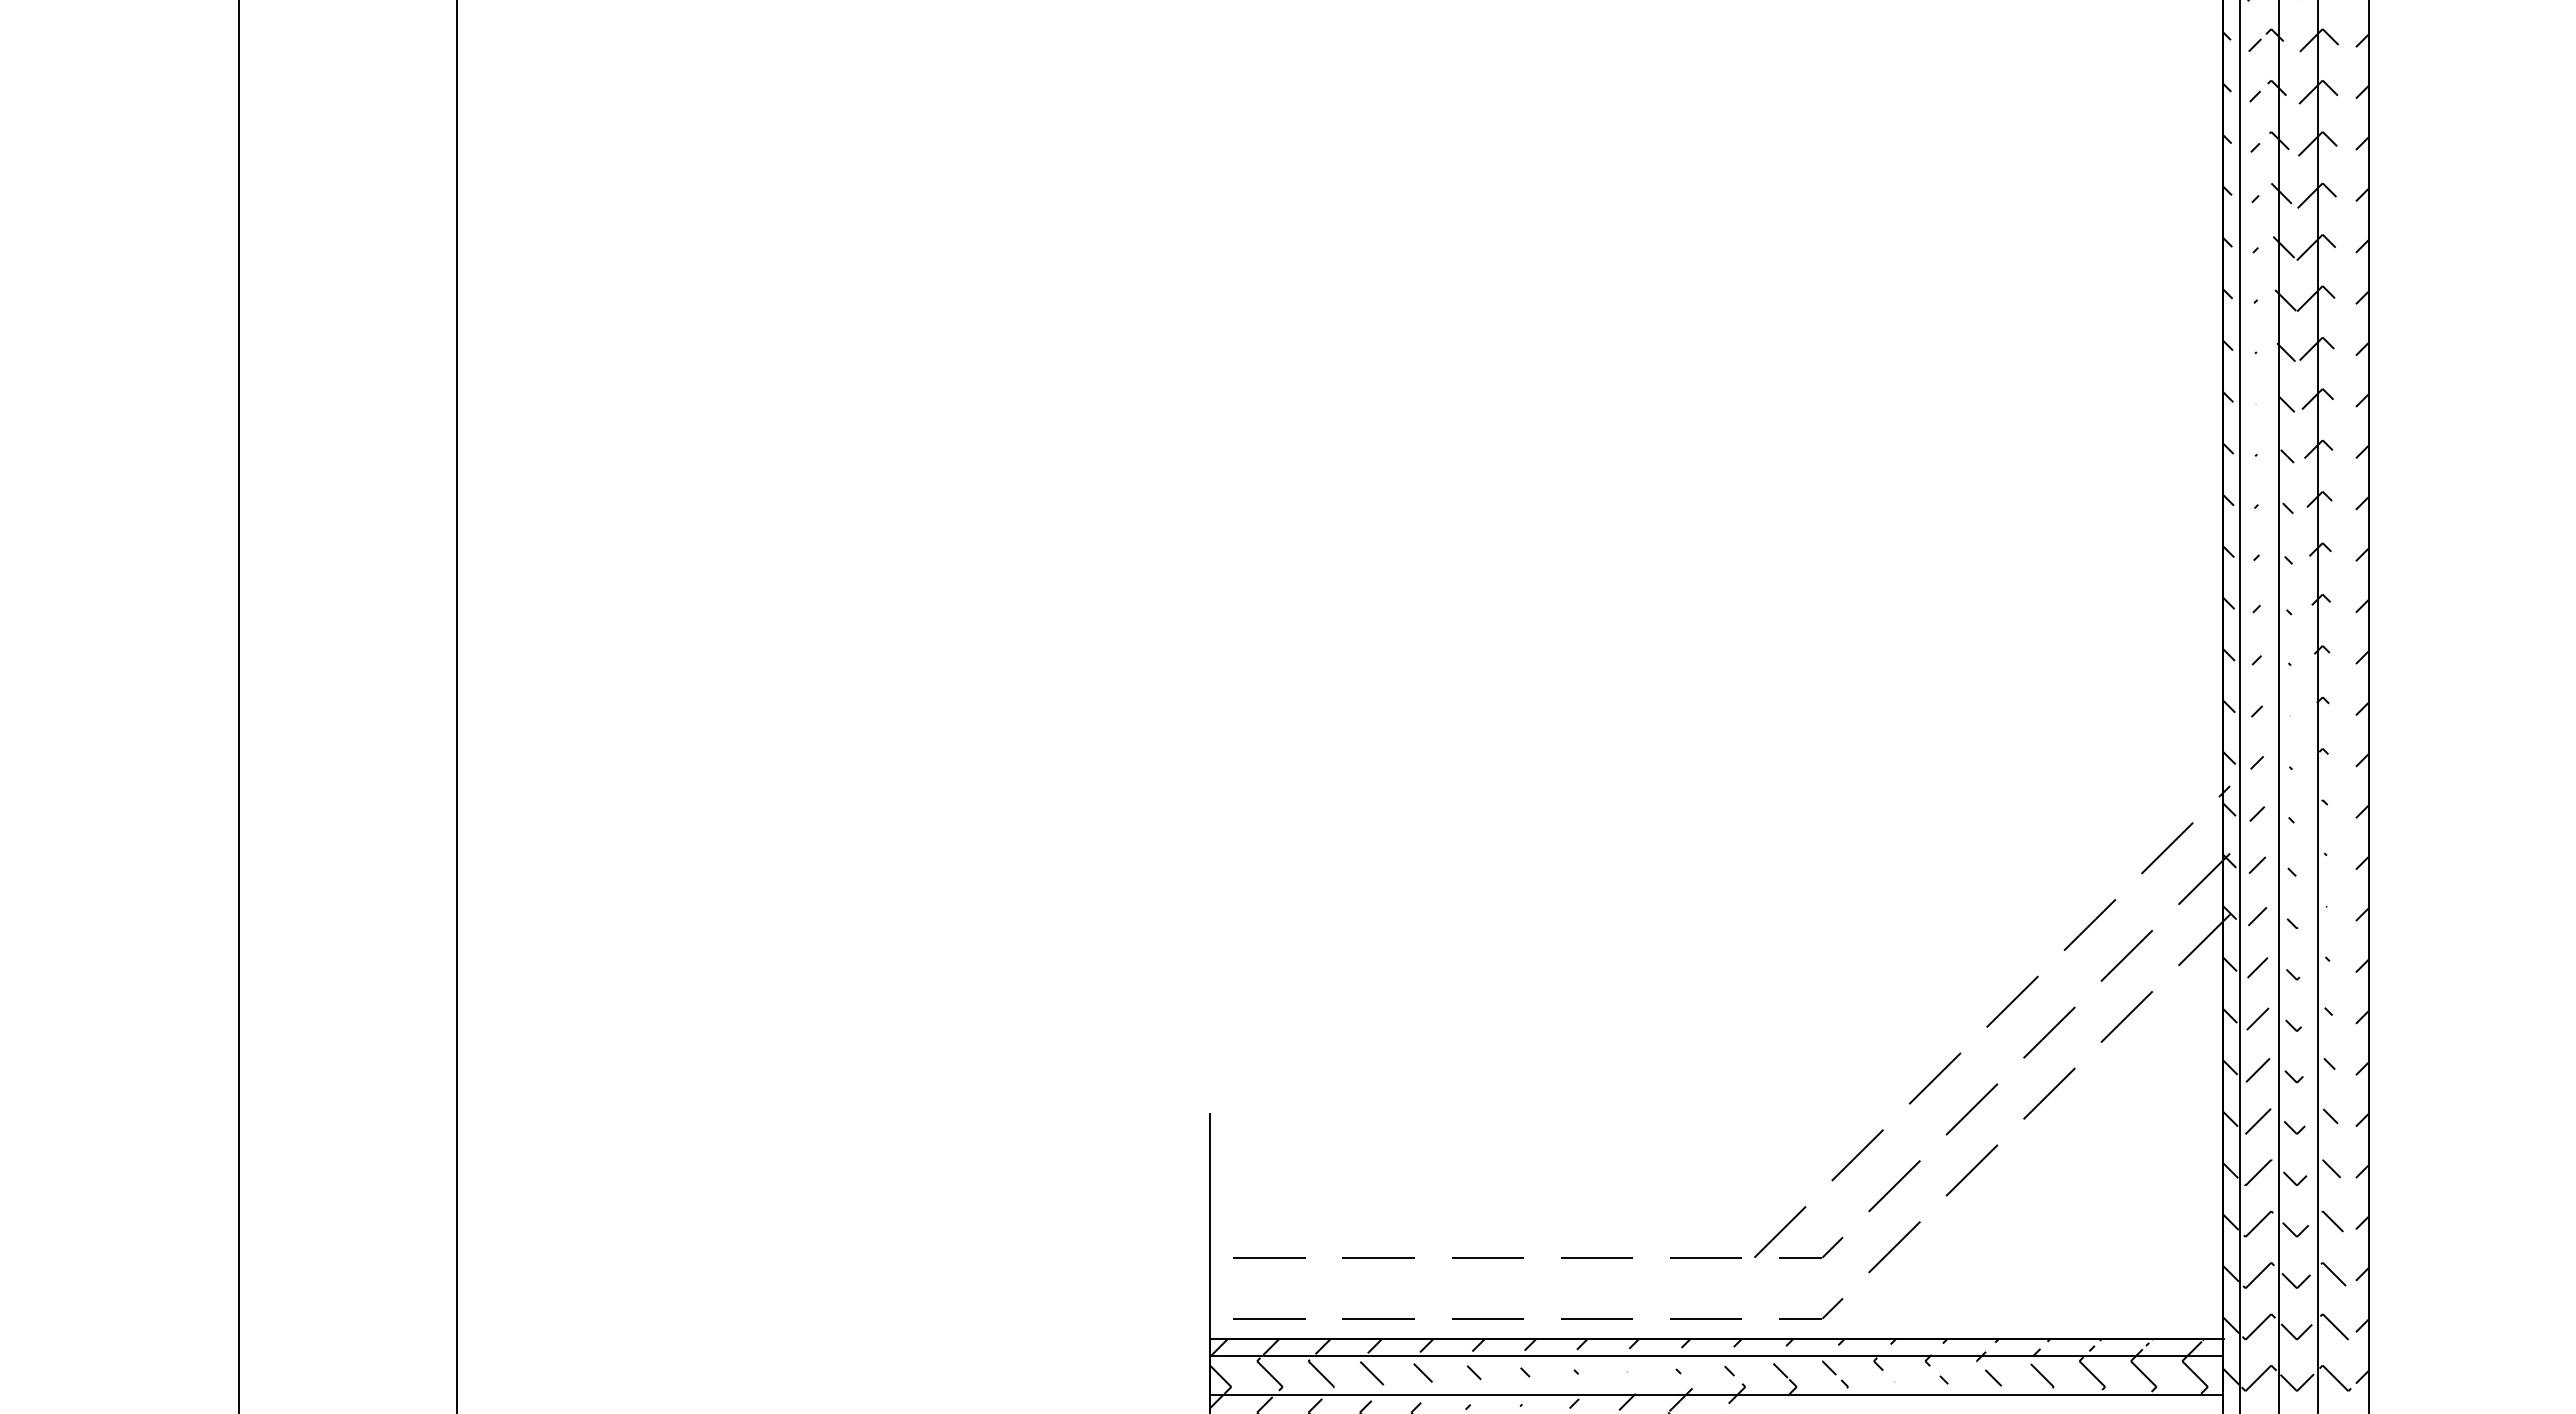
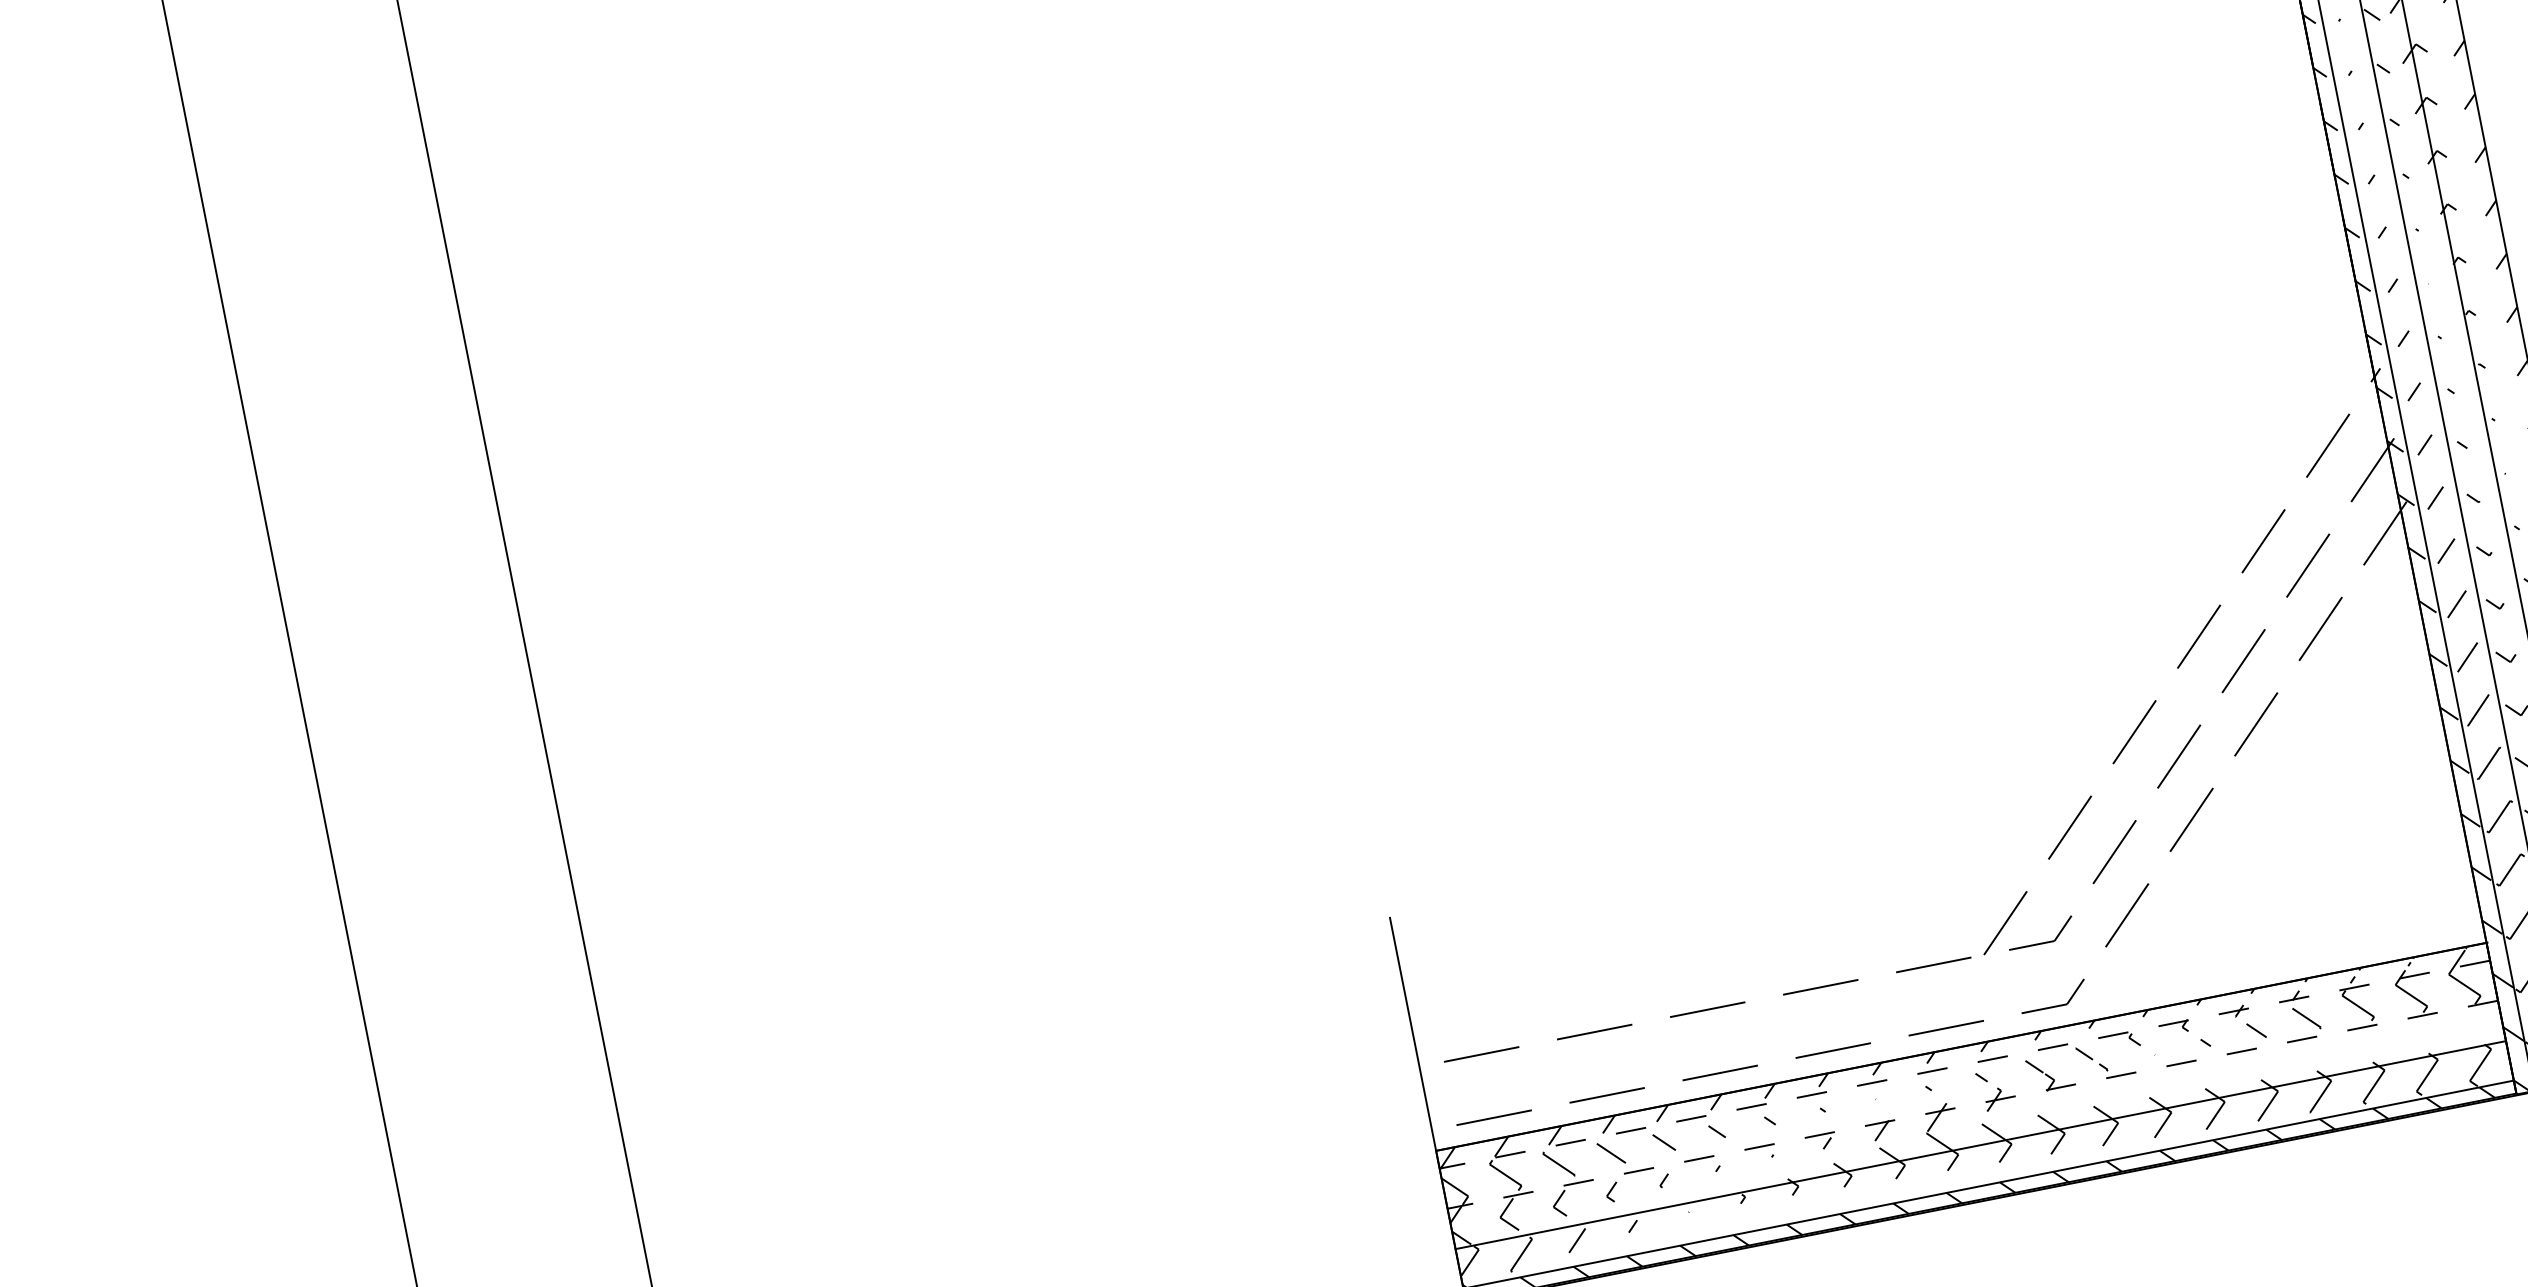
line: (1716, 1355) -> (1964, 1064), solid -> dashed
line: (1716, 1394) -> (1972, 1104), solid -> dashed

